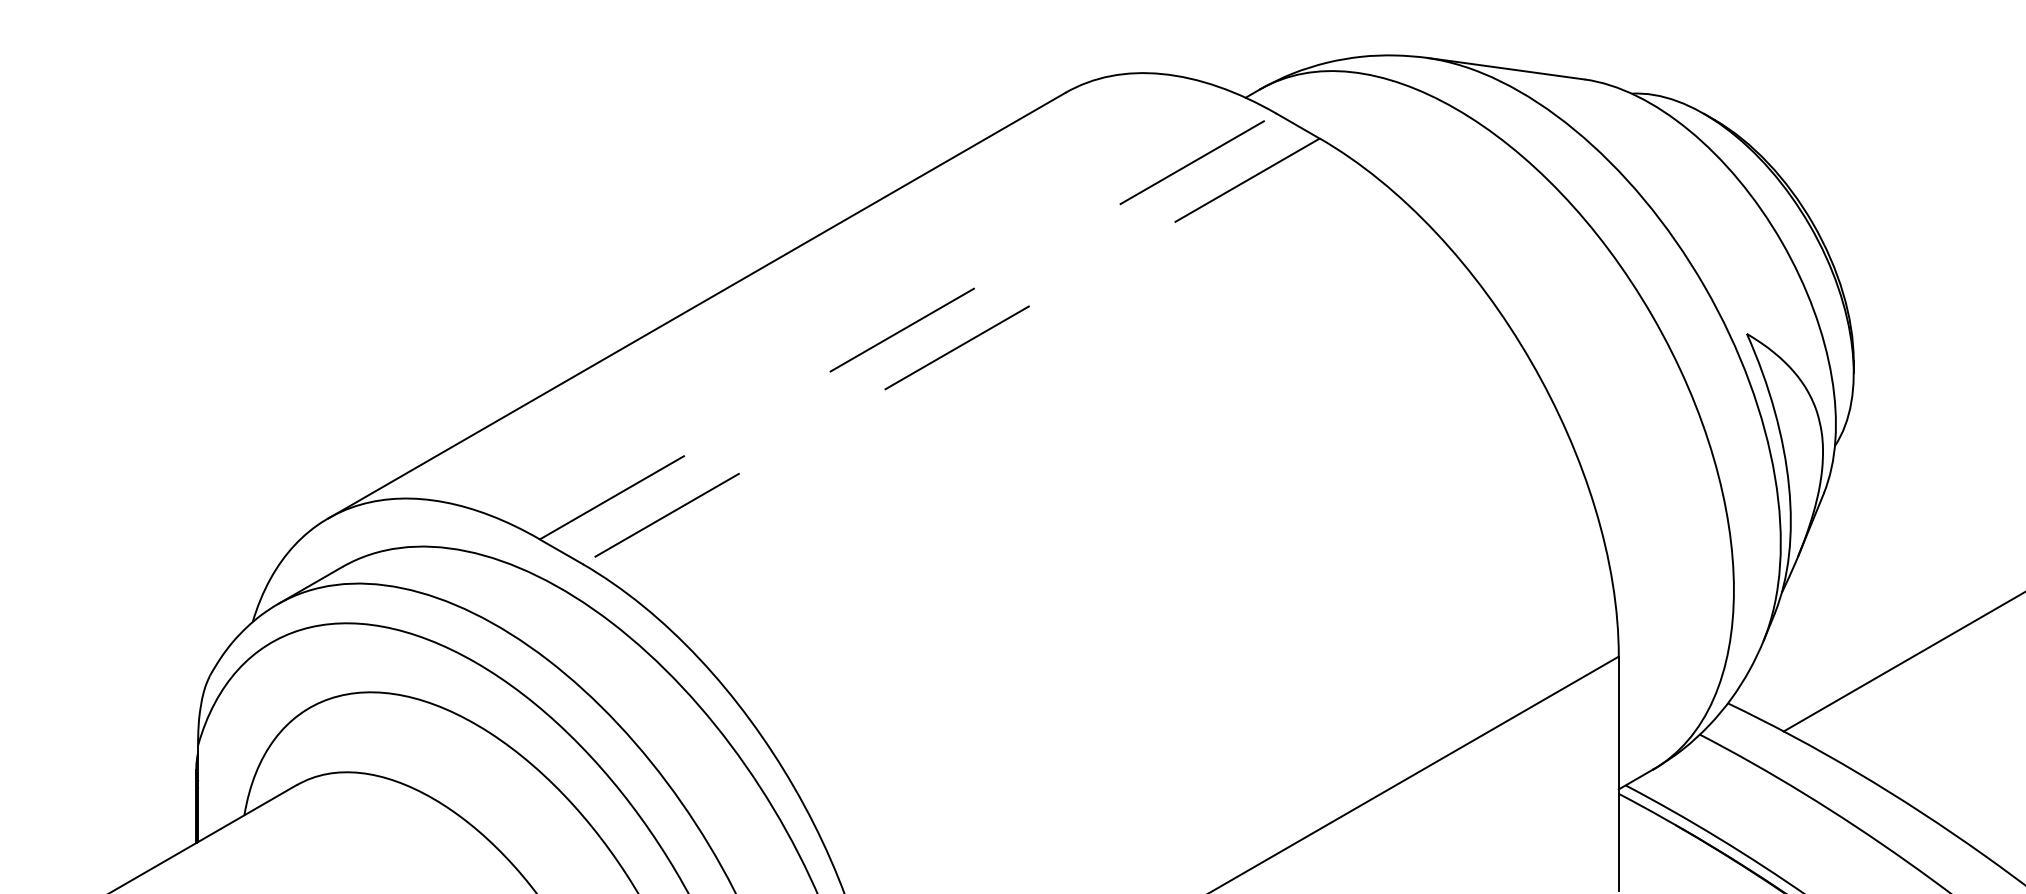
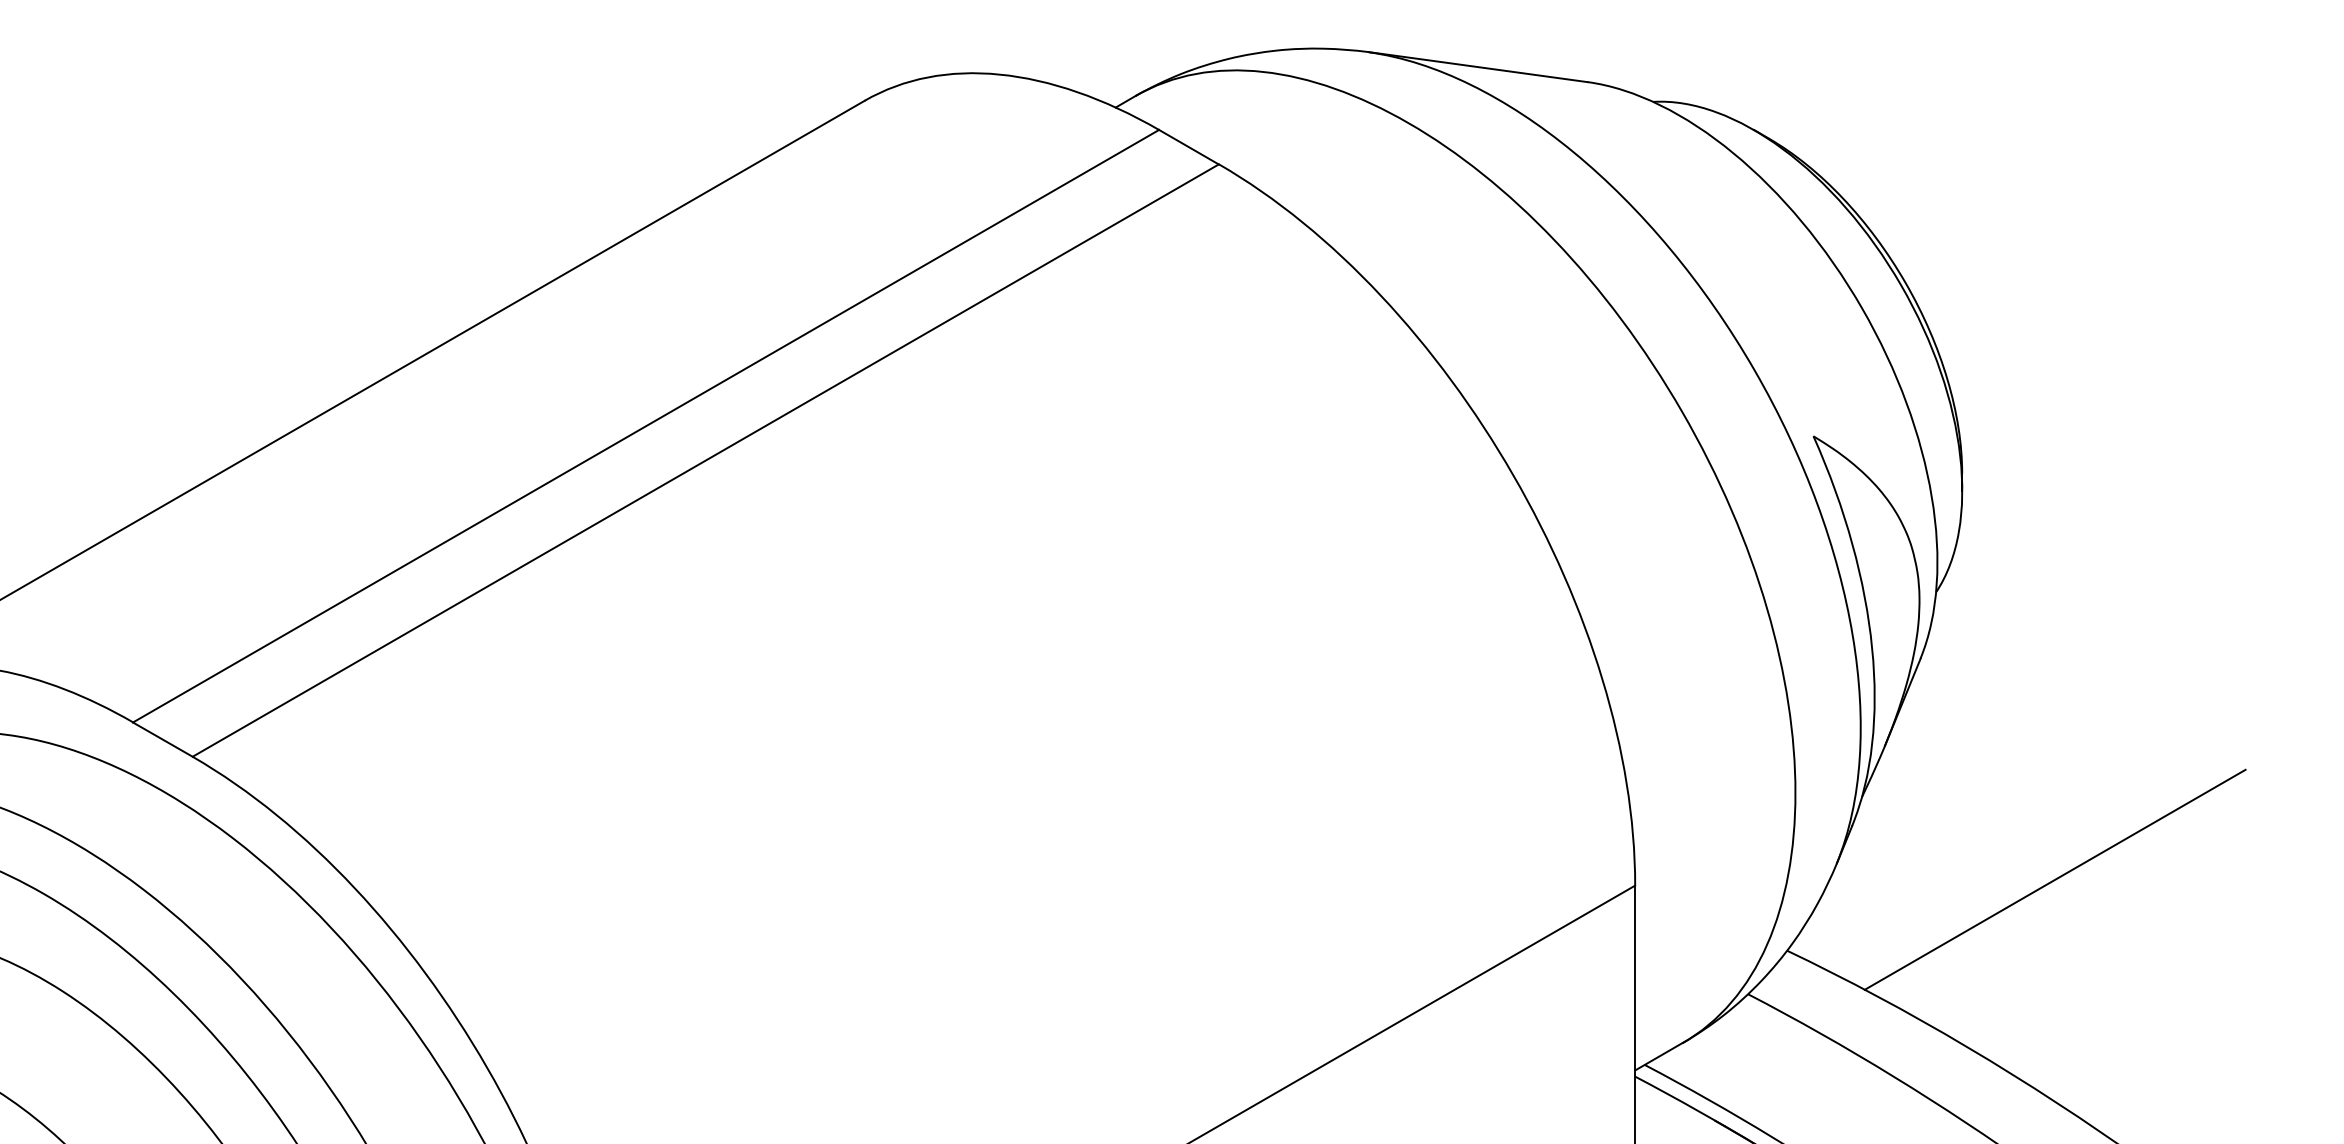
line: (908, 326) -> (646, 426), dashed -> solid
line: (951, 351) -> (706, 460), dashed -> solid

